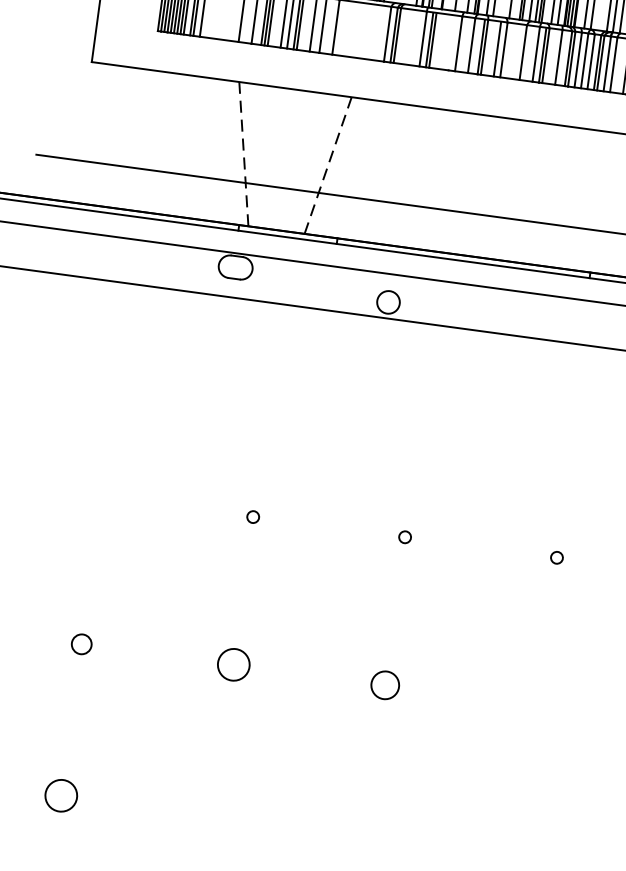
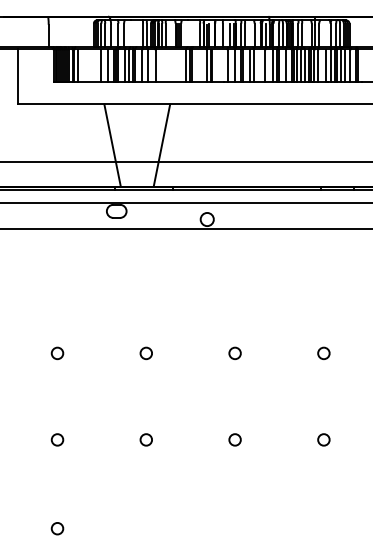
line: (243, 153) -> (112, 145), dashed -> solid
line: (327, 165) -> (161, 145), dashed -> solid
circle: (101, 496) -> (57, 353), added
circle: (252, 517) -> (145, 353), size x1.67
circle: (404, 535) -> (234, 352), size x1.67
circle: (556, 556) -> (323, 352), size x1.67
circle: (232, 663) -> (145, 439), size x0.62
circle: (384, 684) -> (234, 439), size x0.71
circle: (536, 705) -> (323, 439), added
circle: (61, 795) -> (57, 528), size x0.62

